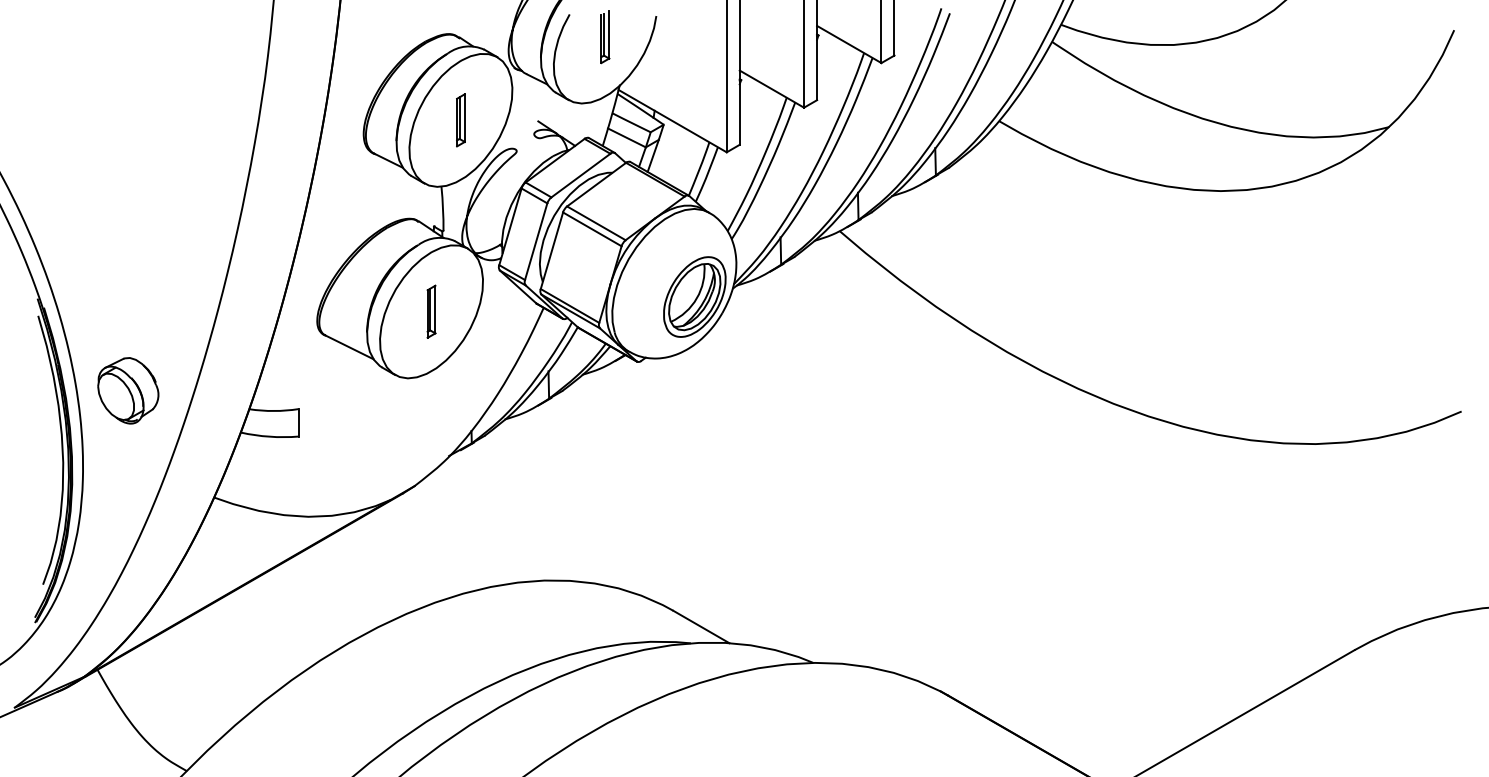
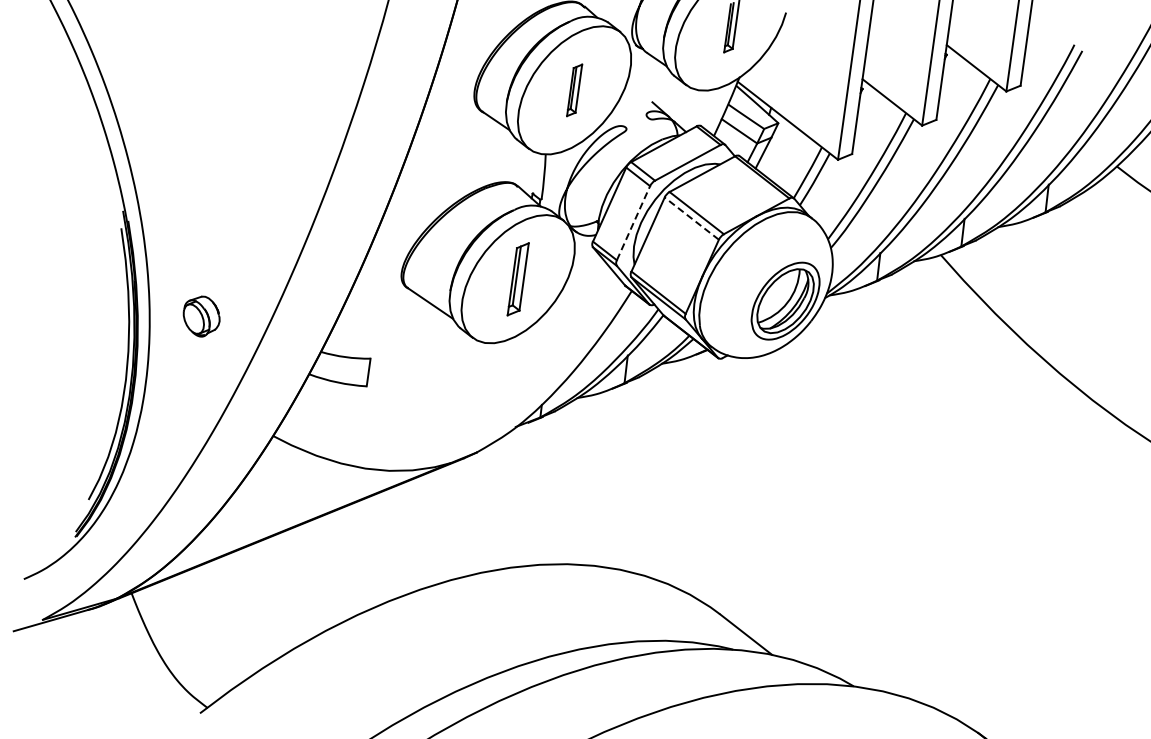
line: (592, 229) -> (691, 218), solid -> dashed
line: (536, 241) -> (633, 223), solid -> dashed
part: (431, 311) -> (518, 278), size x1.4
part: (128, 390) -> (201, 316), size x0.6

